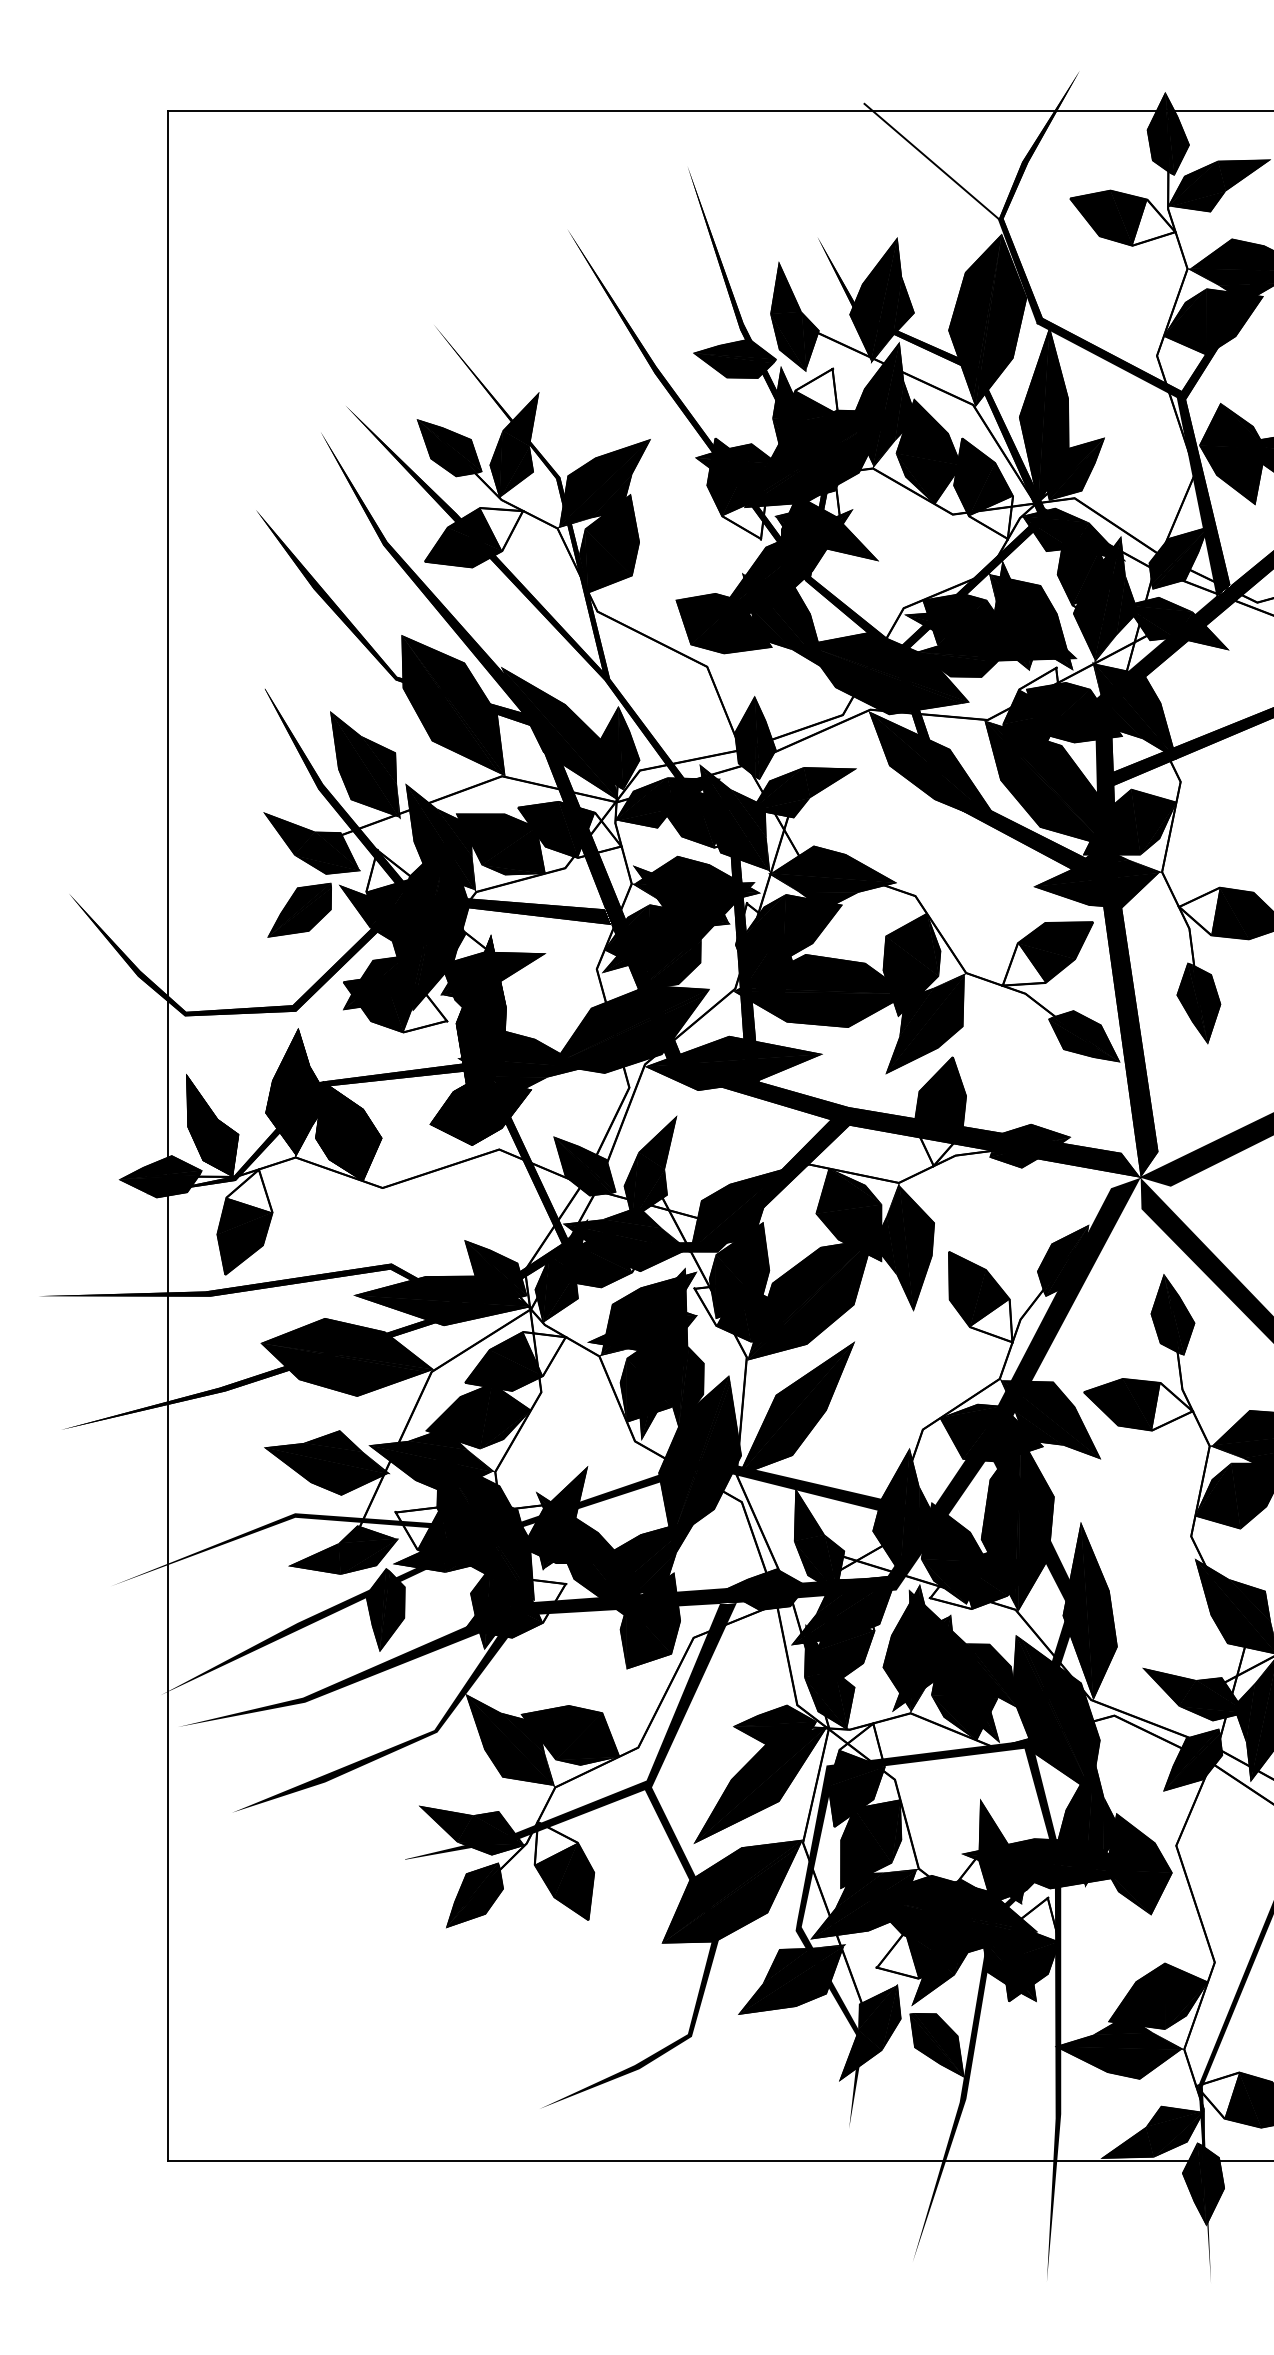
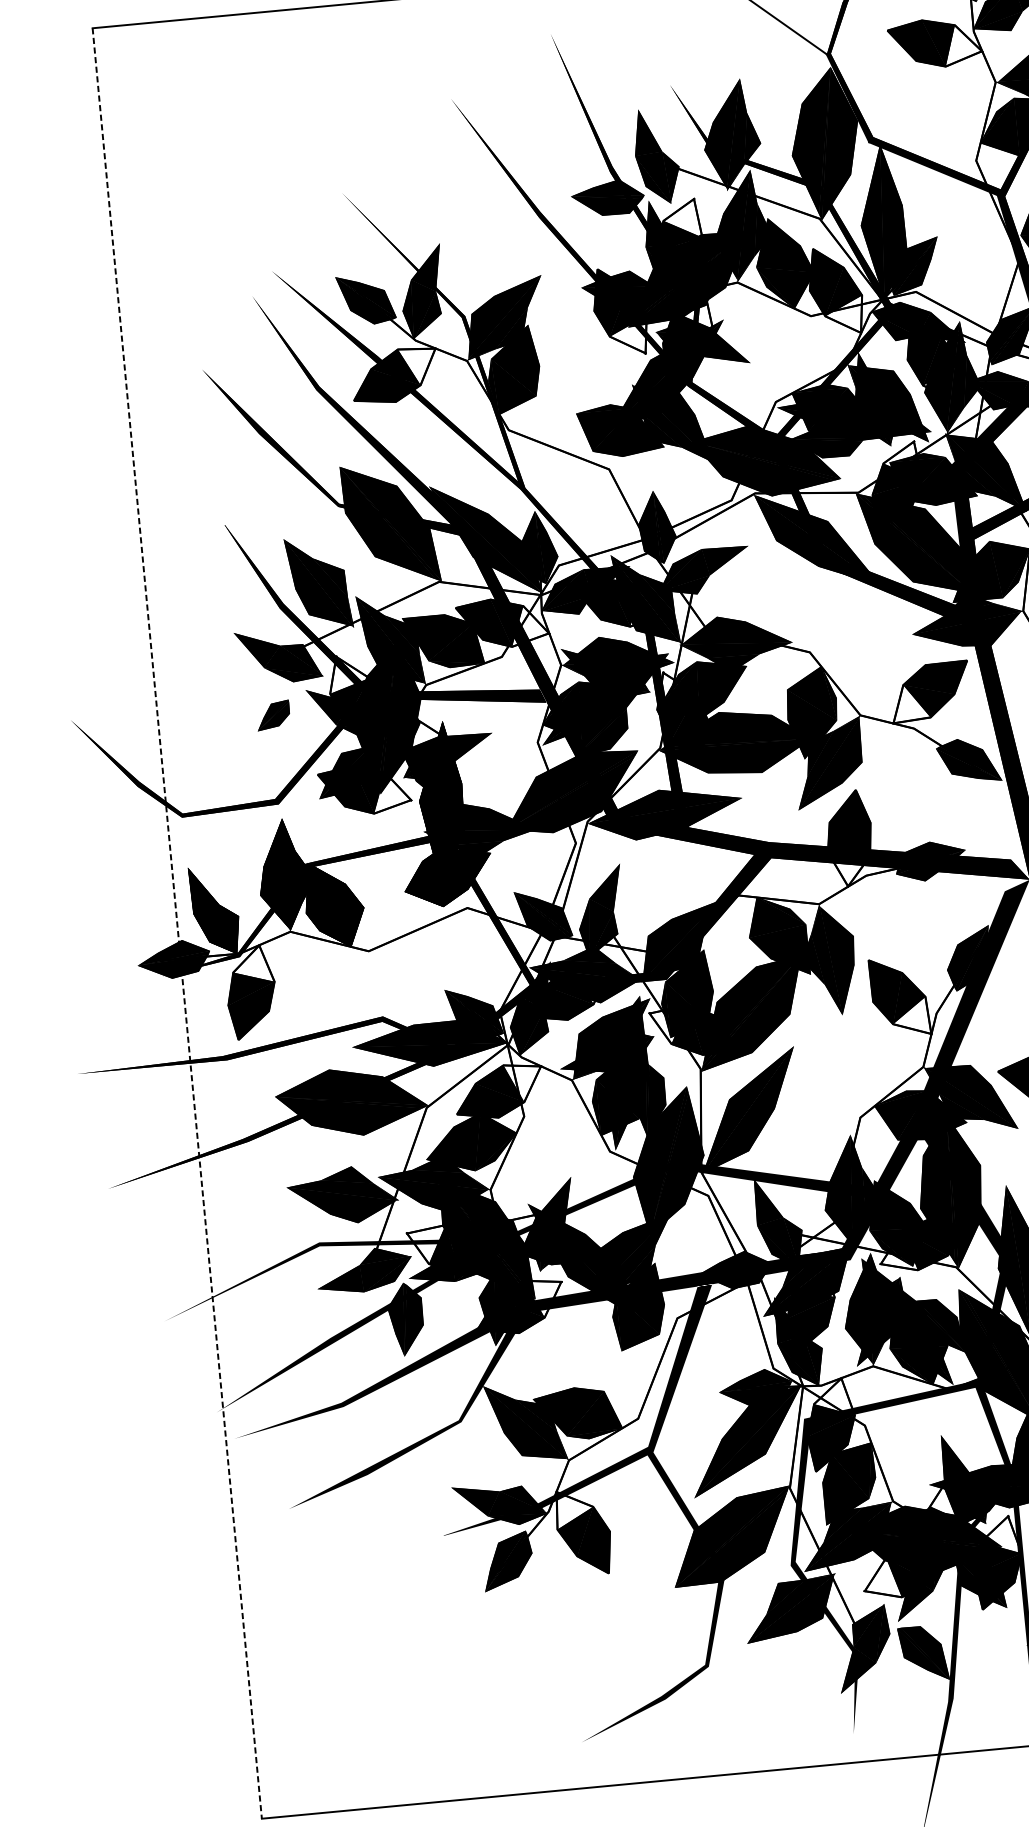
part: (299, 909) -> (273, 714), size x0.6
line: (168, 1136) -> (177, 923), solid -> dashed

